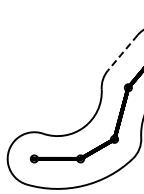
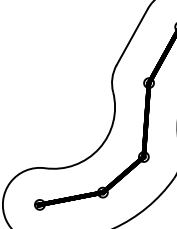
line: (122, 53) -> (131, 38), dashed -> solid

